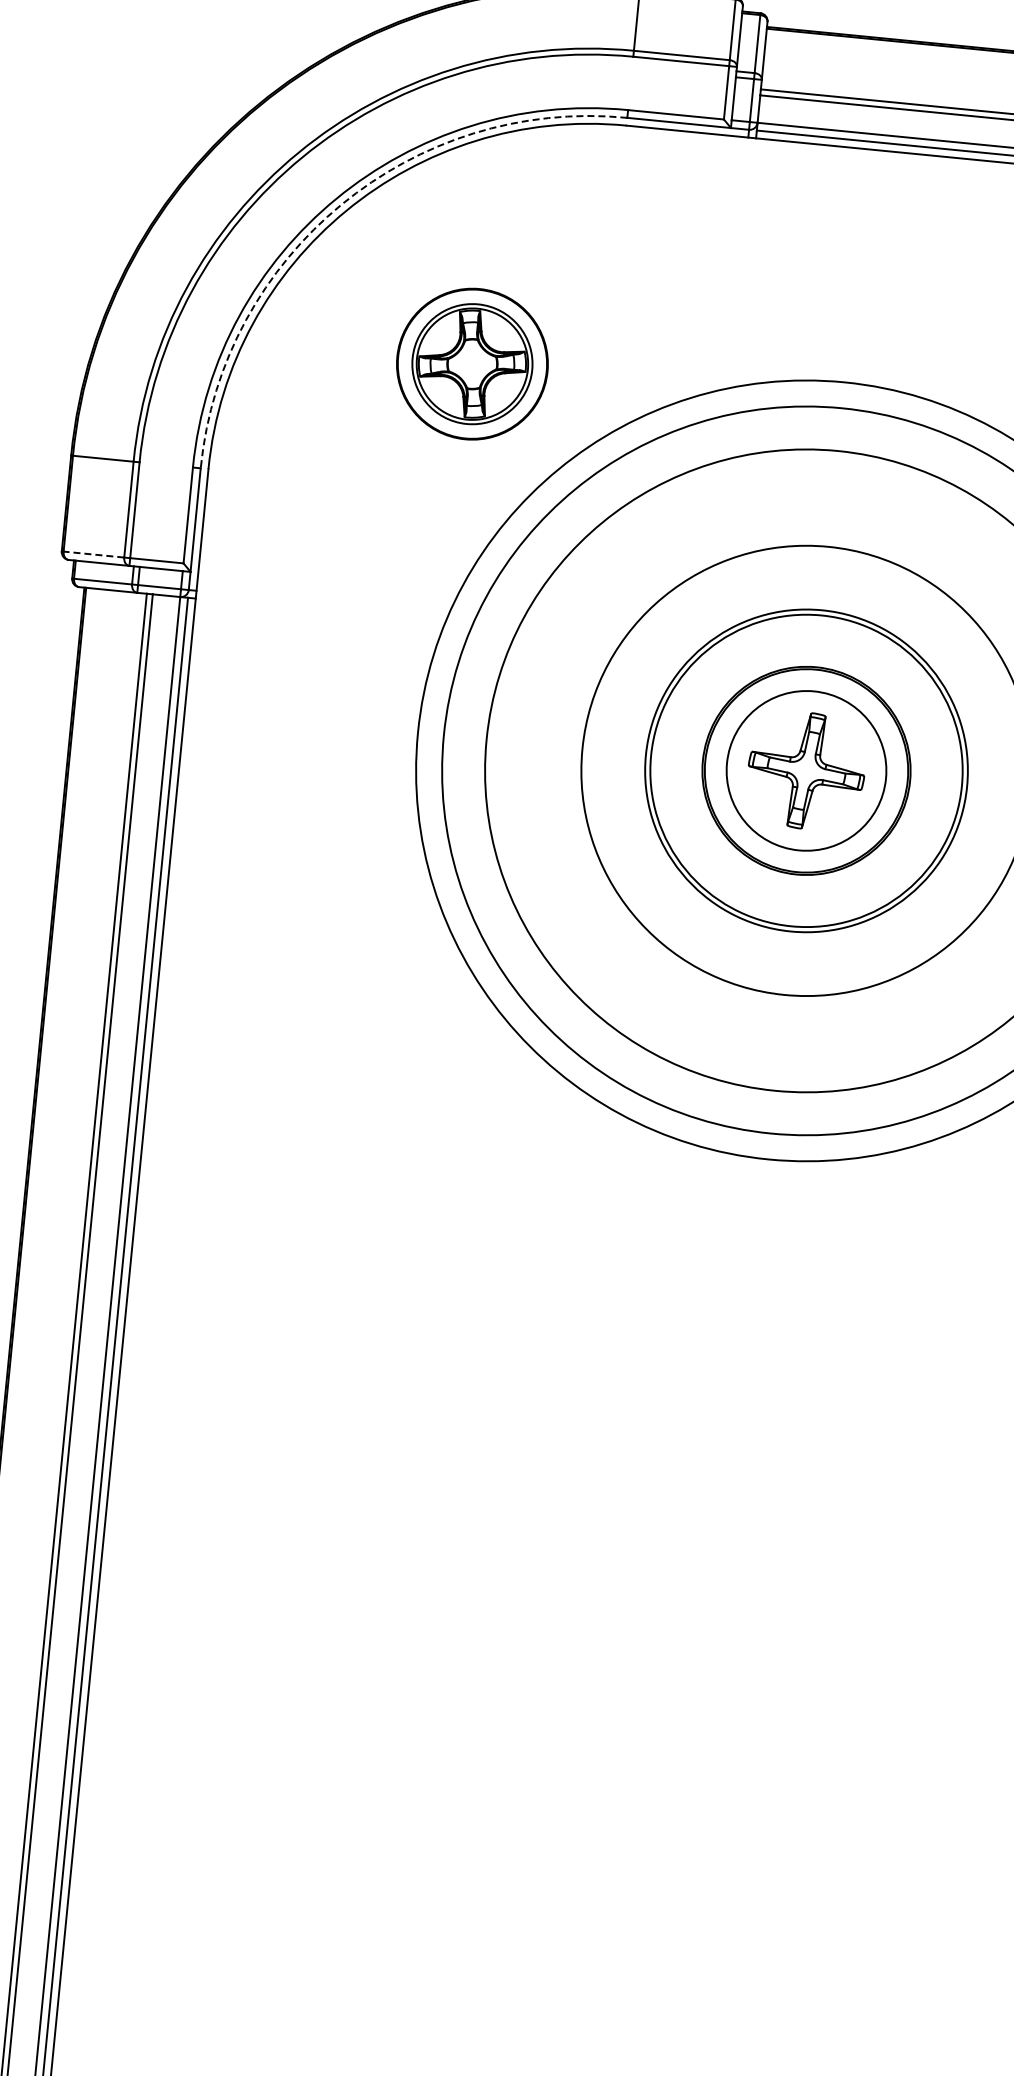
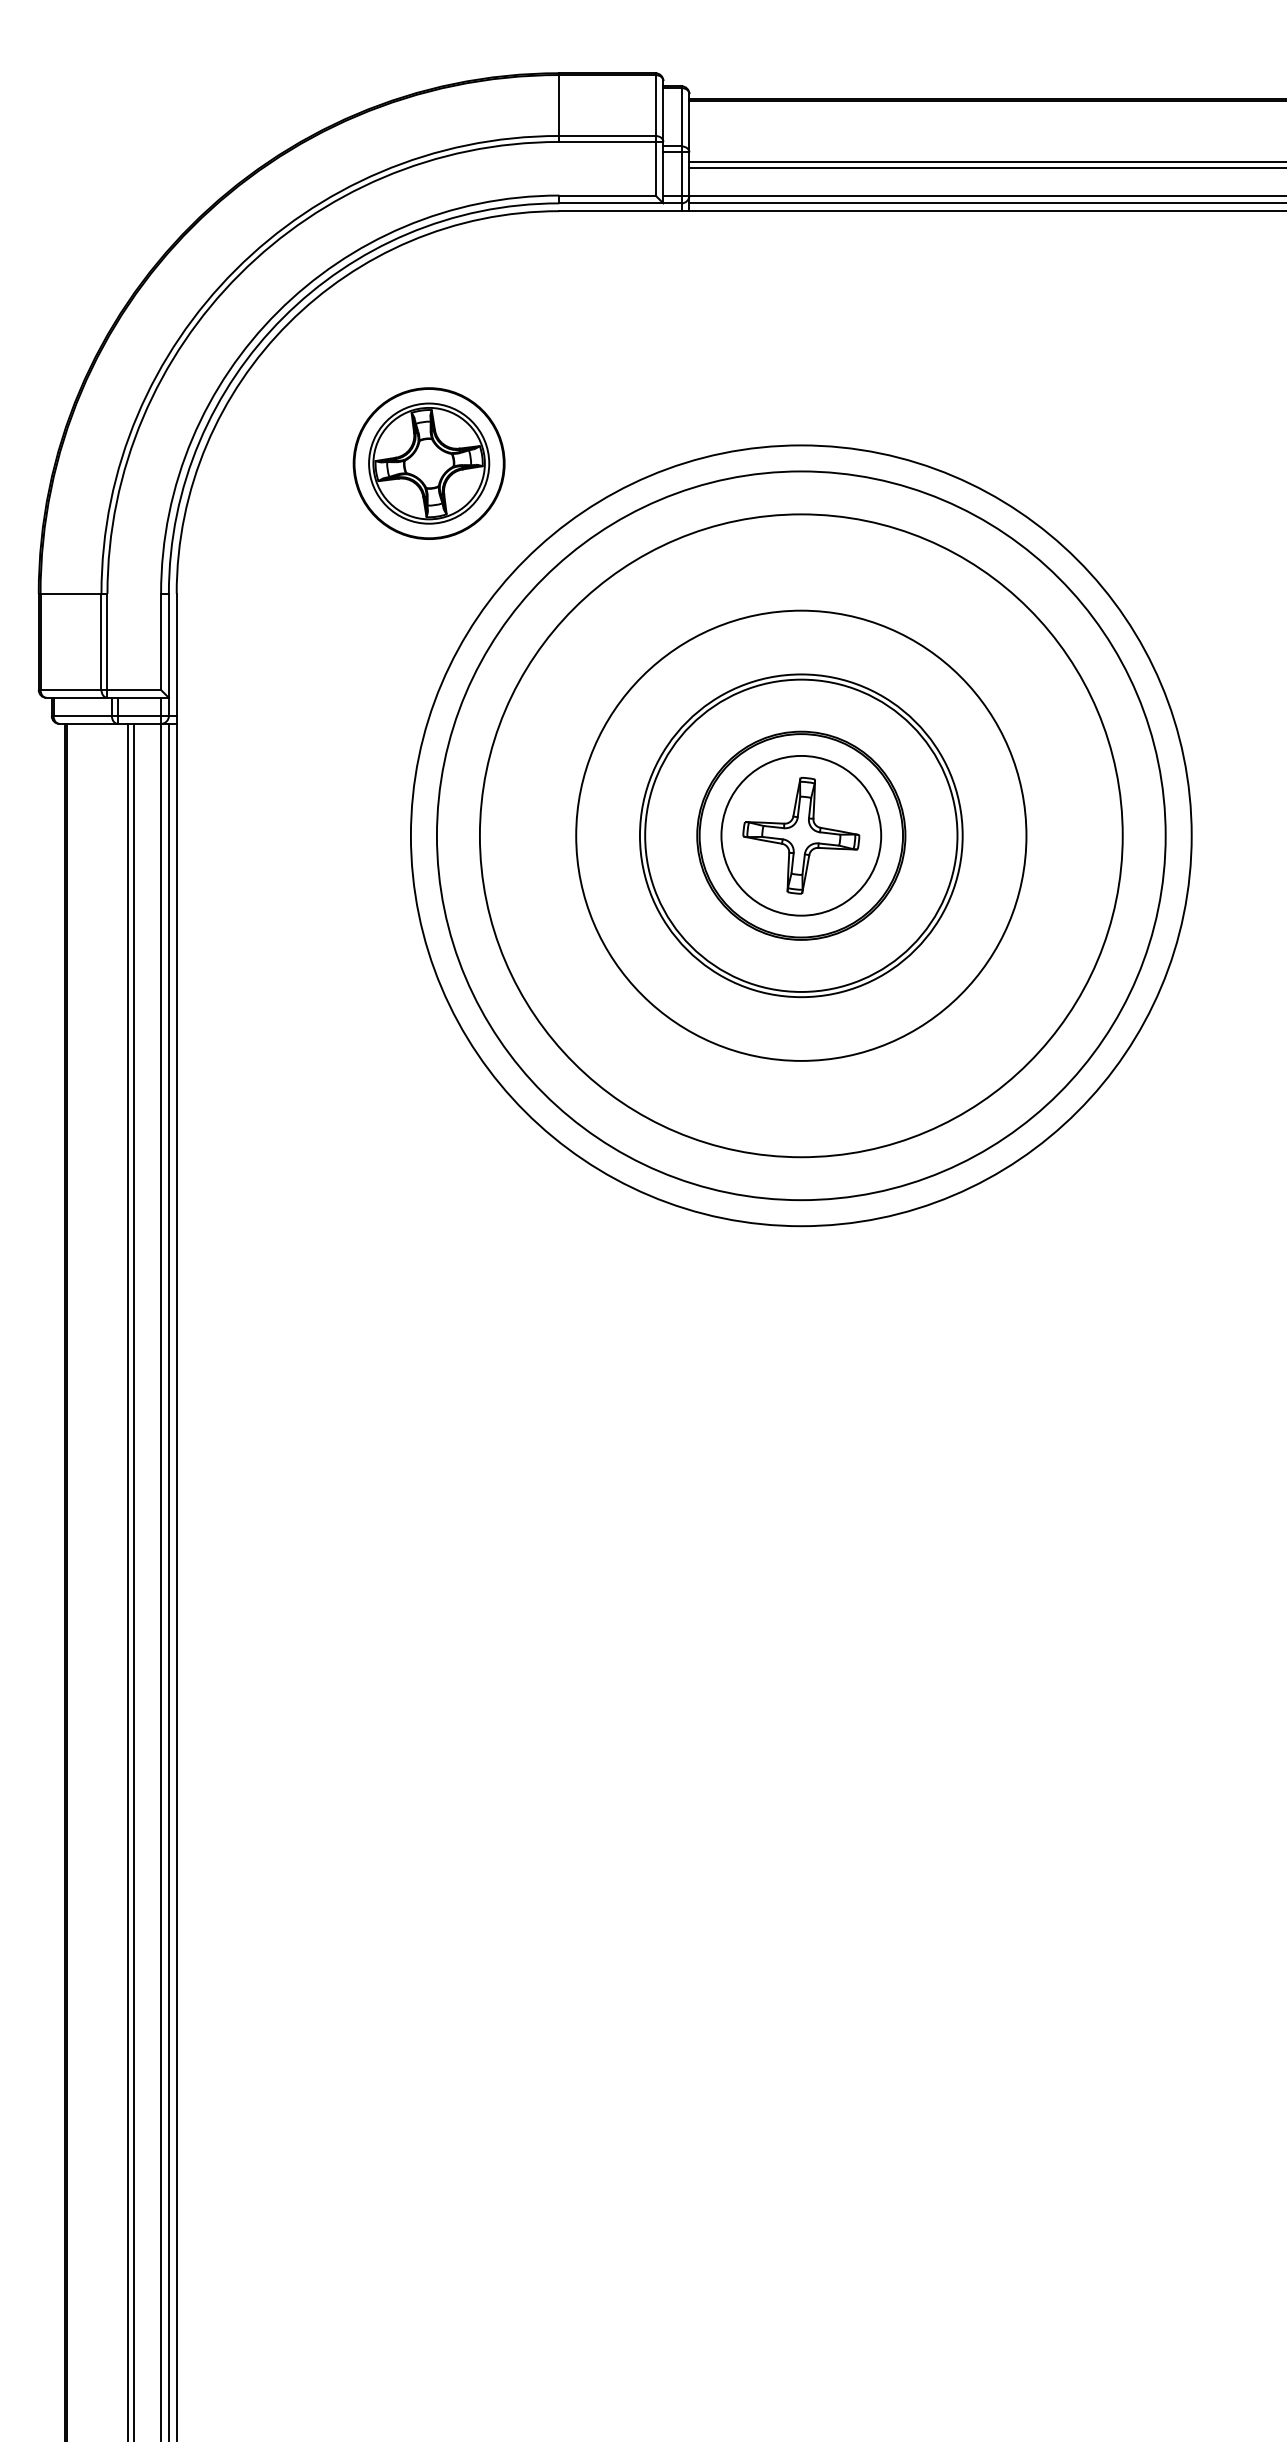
arc: (341, 204) -> (283, 317), dashed -> solid
line: (93, 554) -> (70, 690), dashed -> solid

